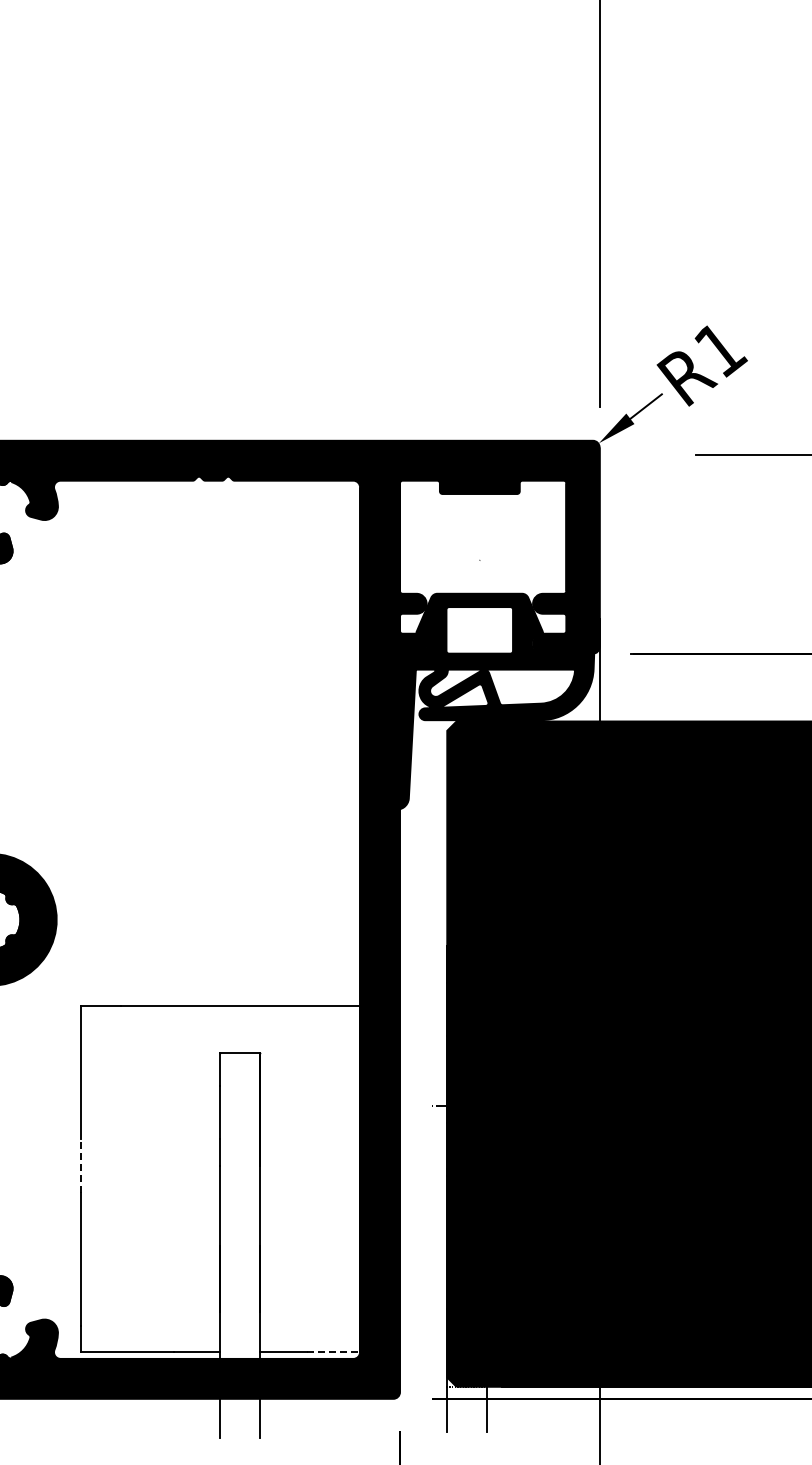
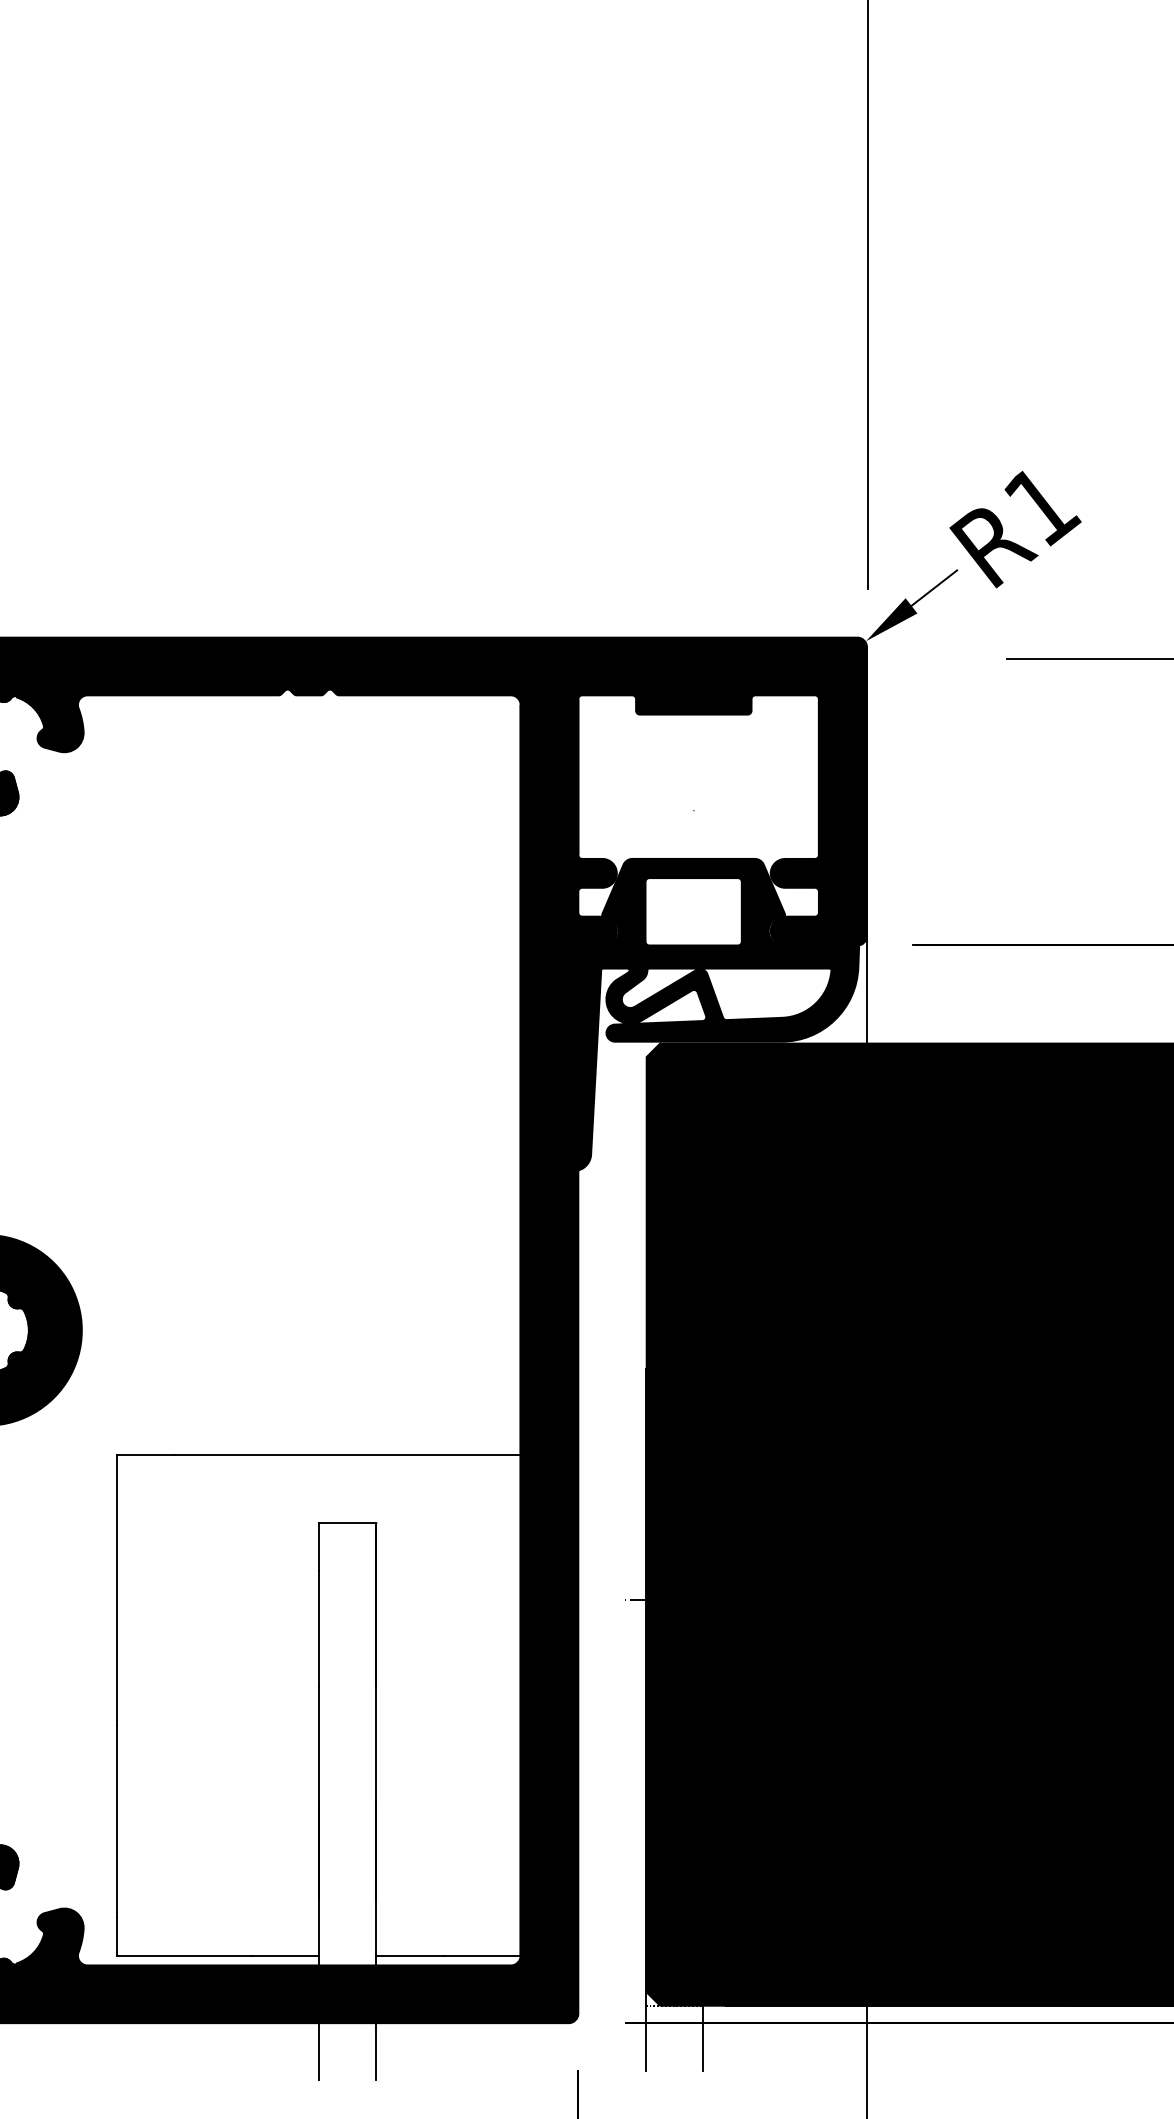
line: (80, 1165) -> (116, 1685), dashed -> solid
line: (333, 1352) -> (482, 1956), dashed -> solid

